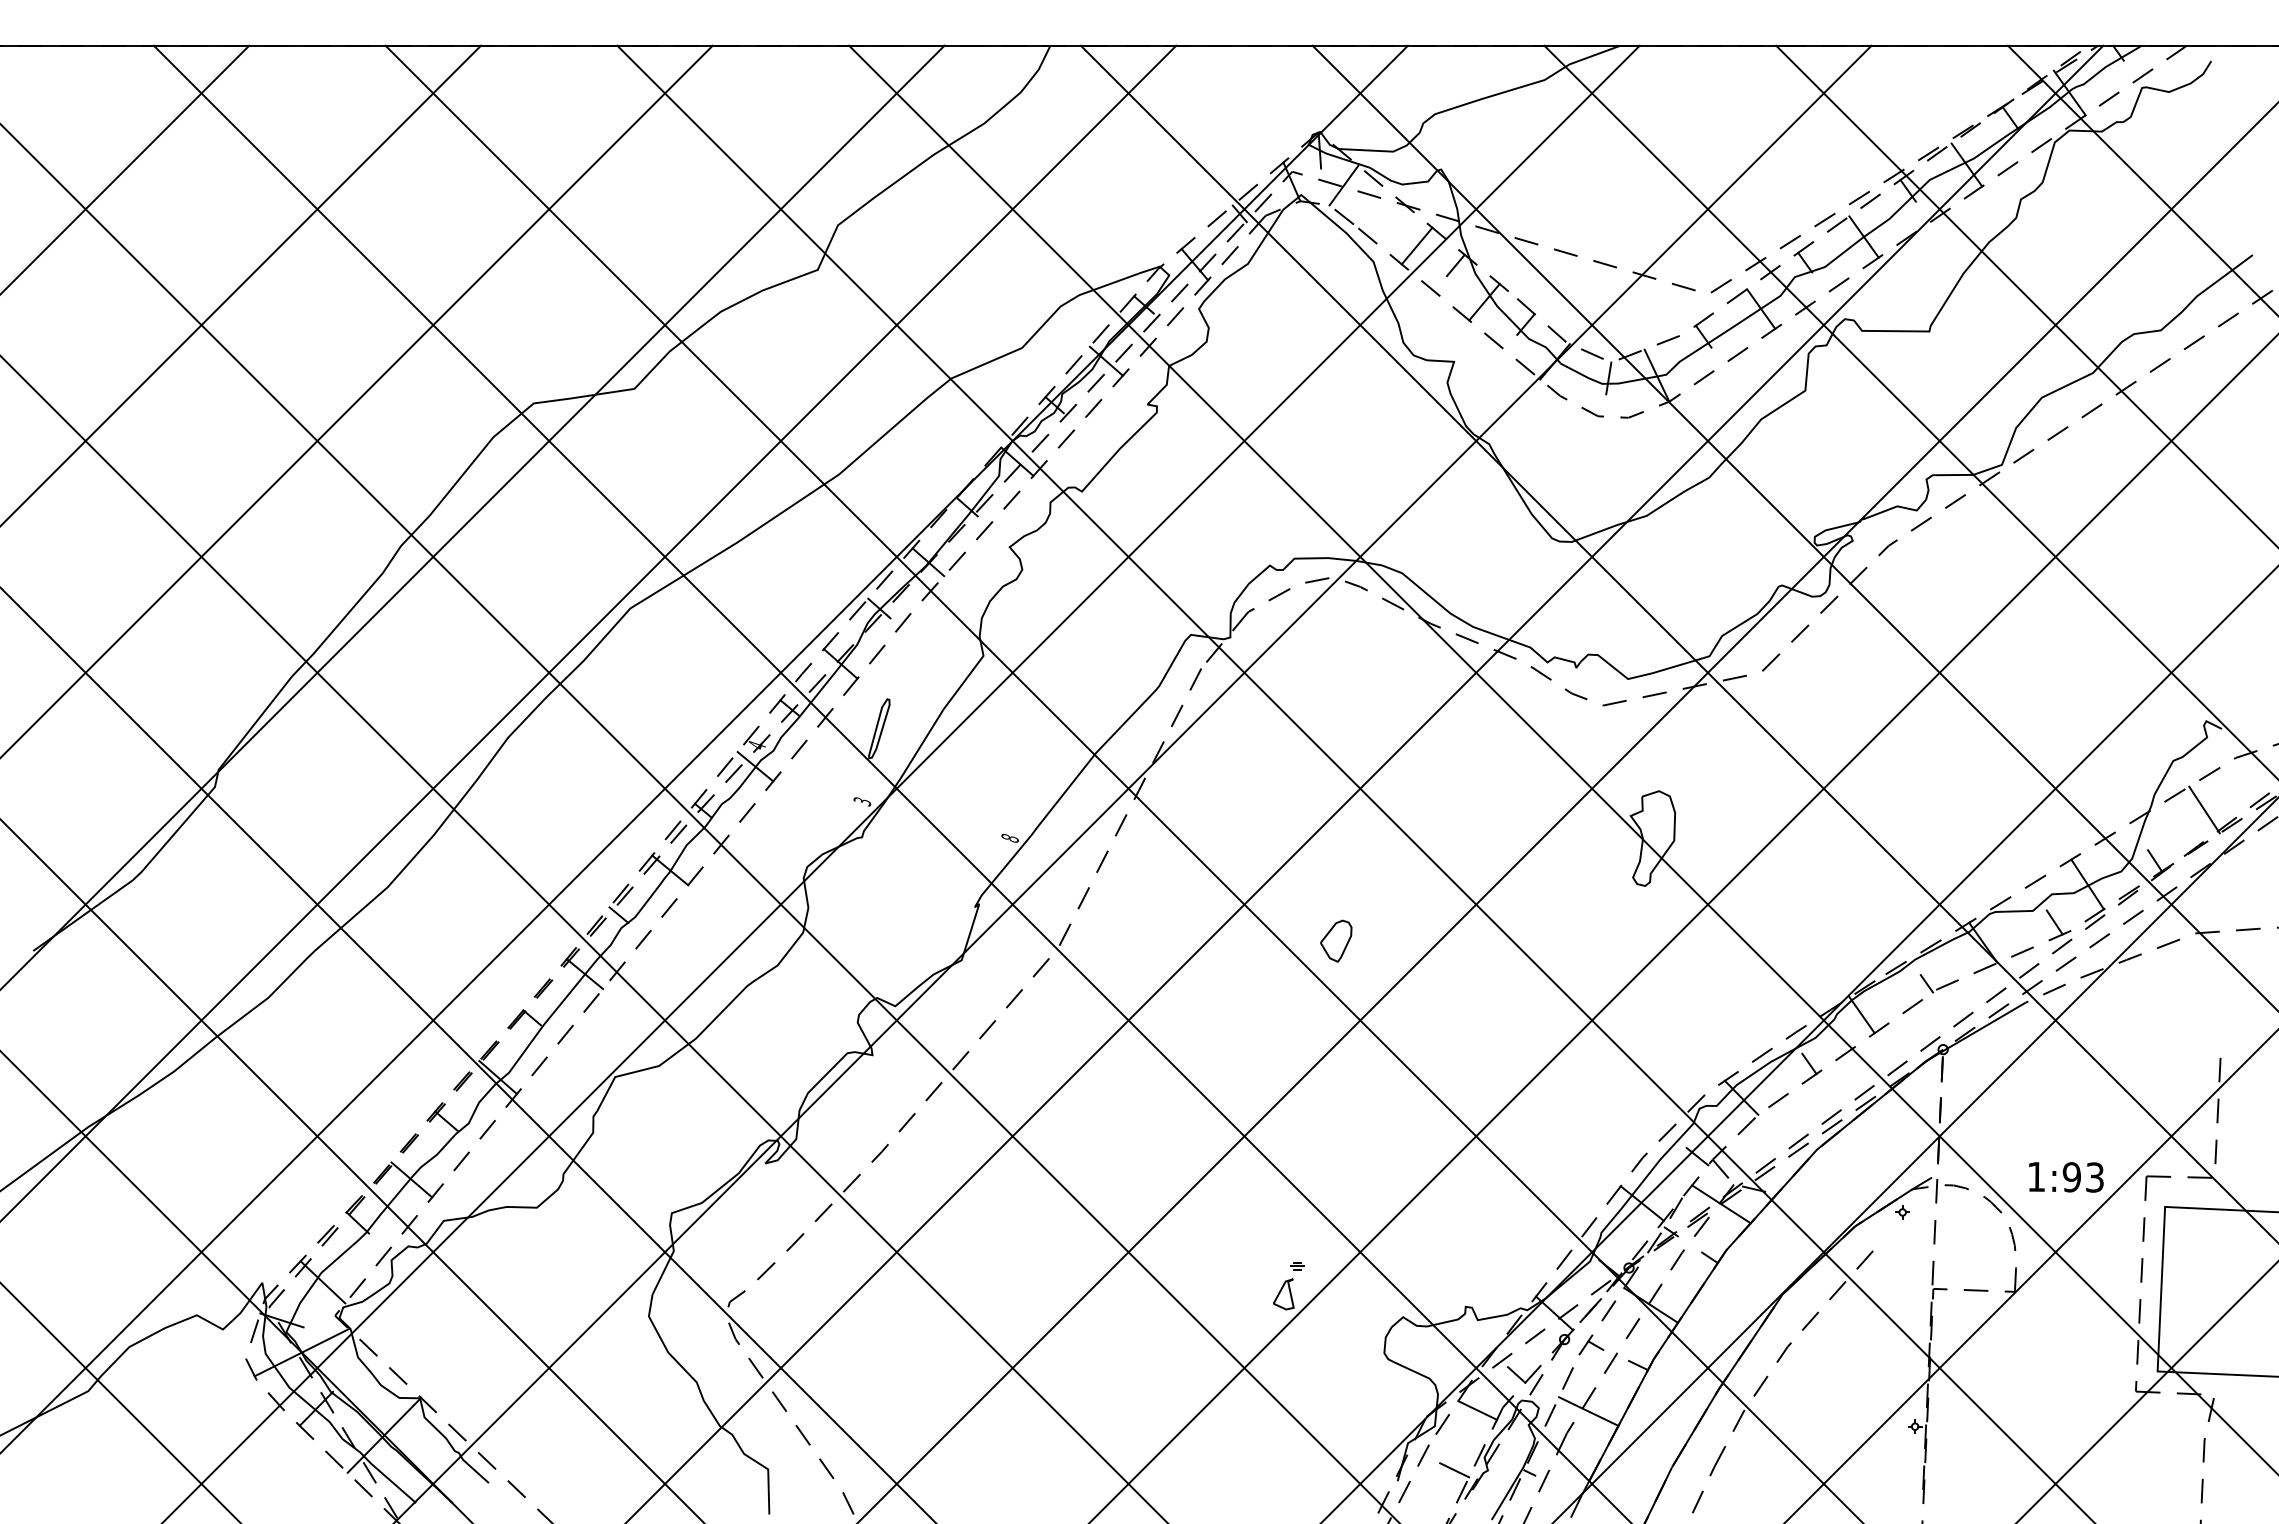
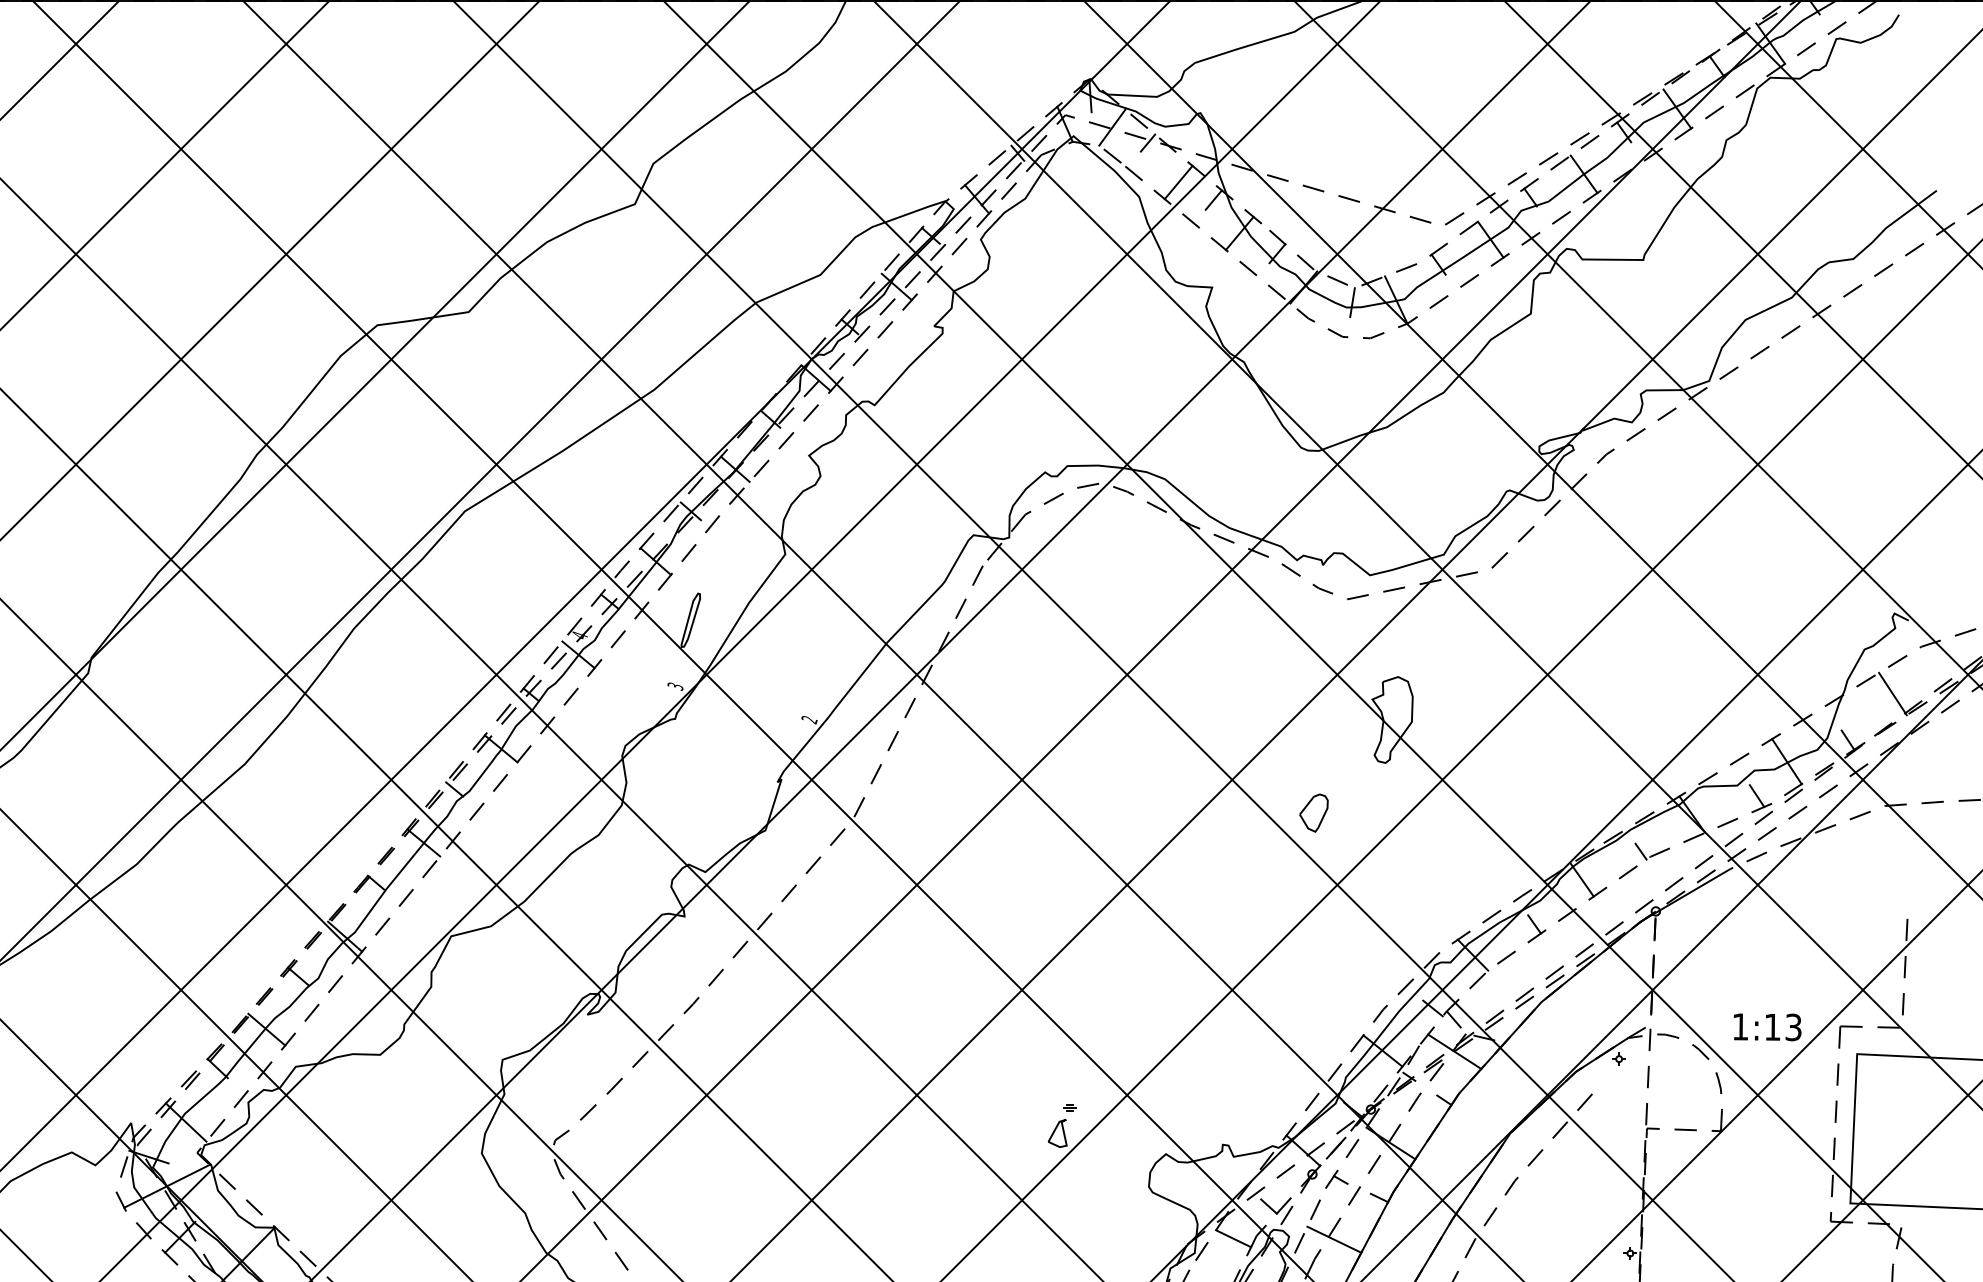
line: (1383, 202) -> (1148, 143), added
text: (1010, 838) -> (809, 719), 8 -> 2
part: (1336, 940) -> (1314, 812), moved
text: (2071, 1177) -> (1772, 1027), 1:93 -> 1:13

